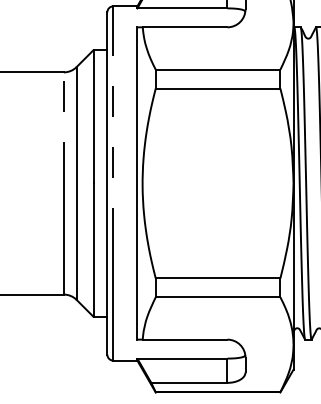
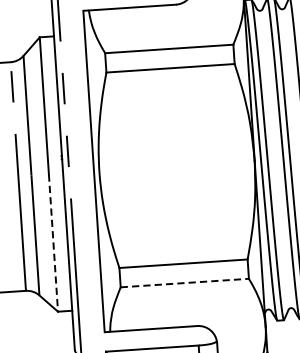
line: (93, 250) -> (53, 243), solid -> dashed
line: (218, 297) -> (185, 283), solid -> dashed

